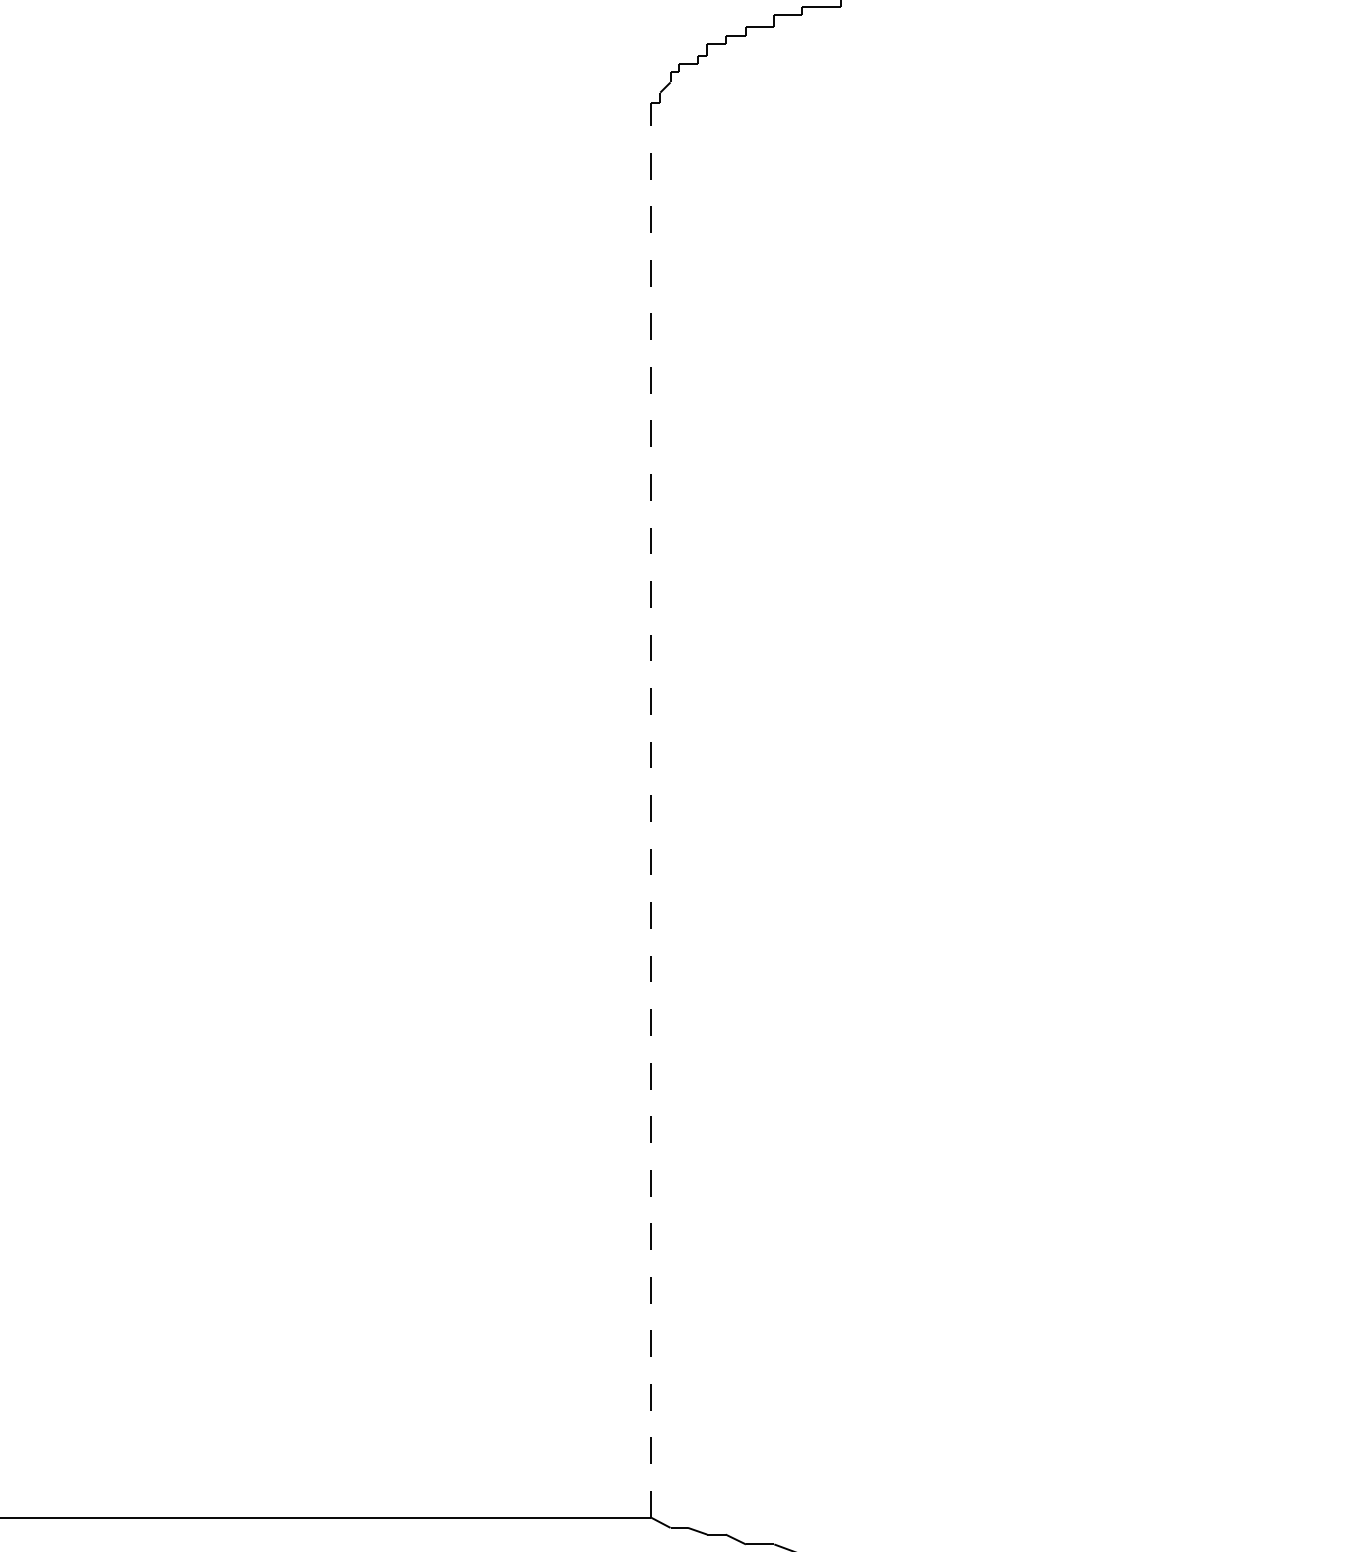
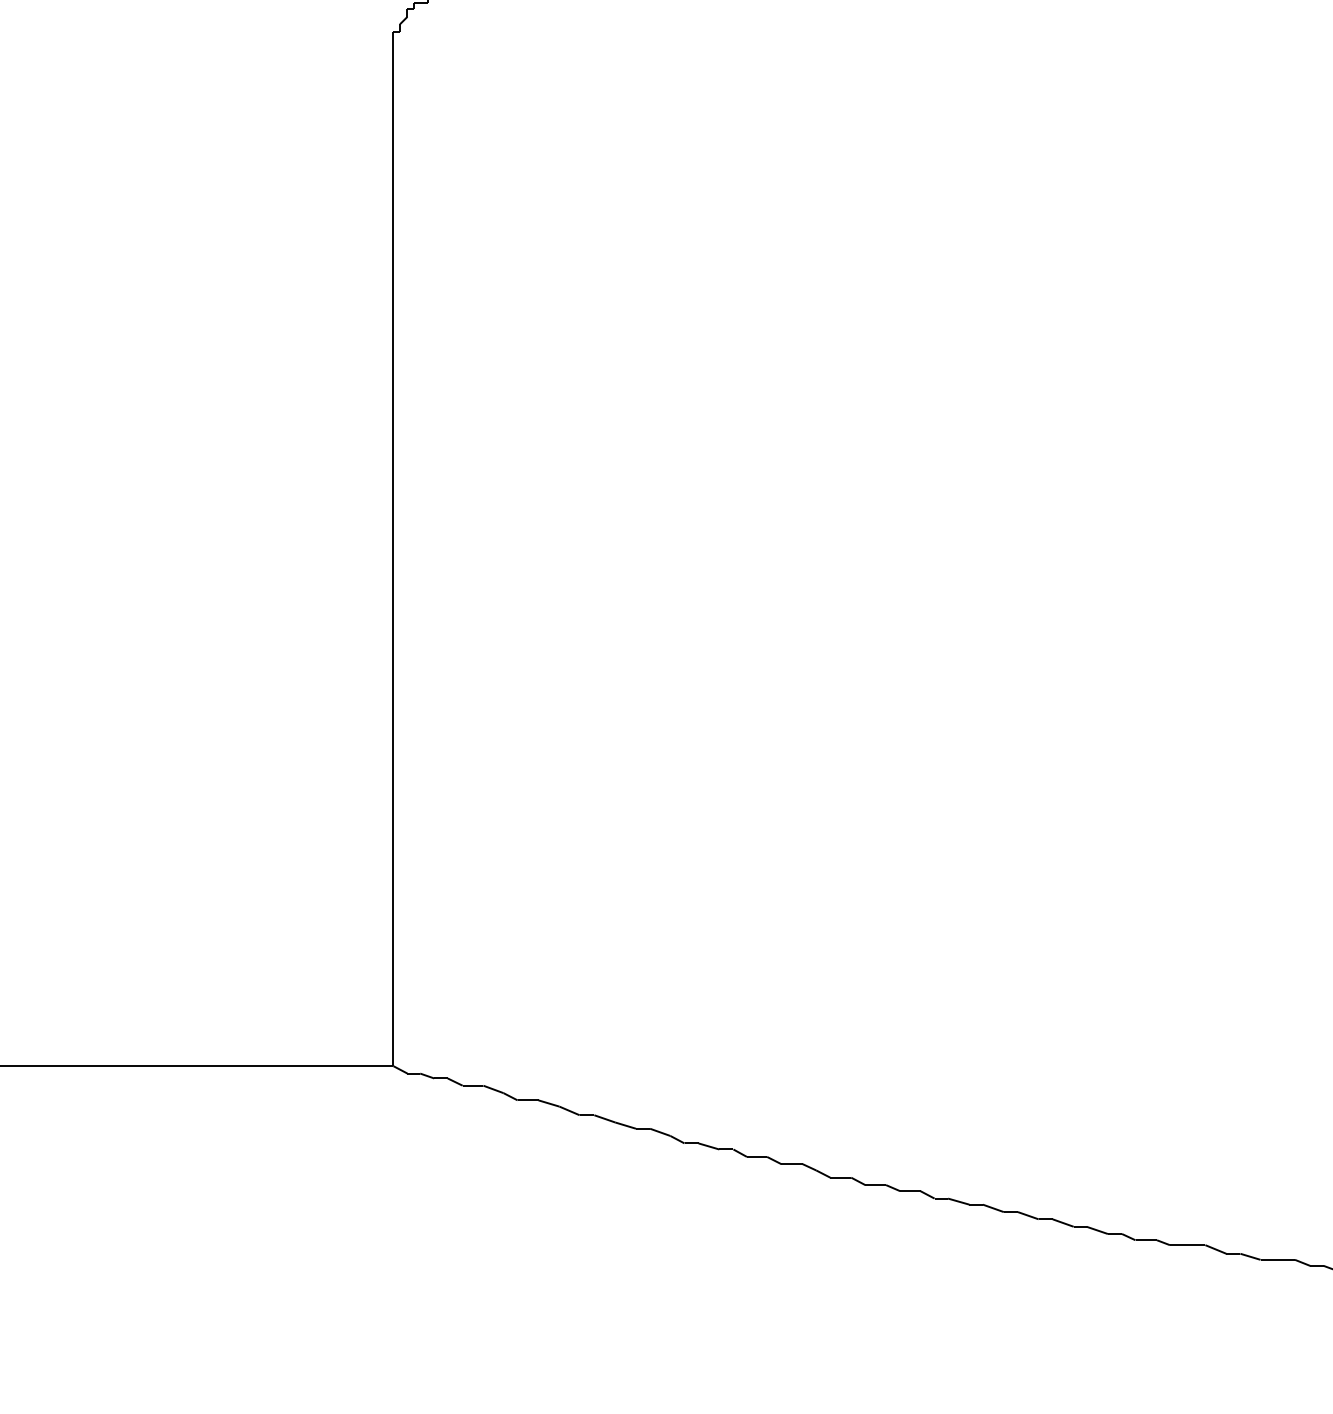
line: (651, 817) -> (393, 554), dashed -> solid

